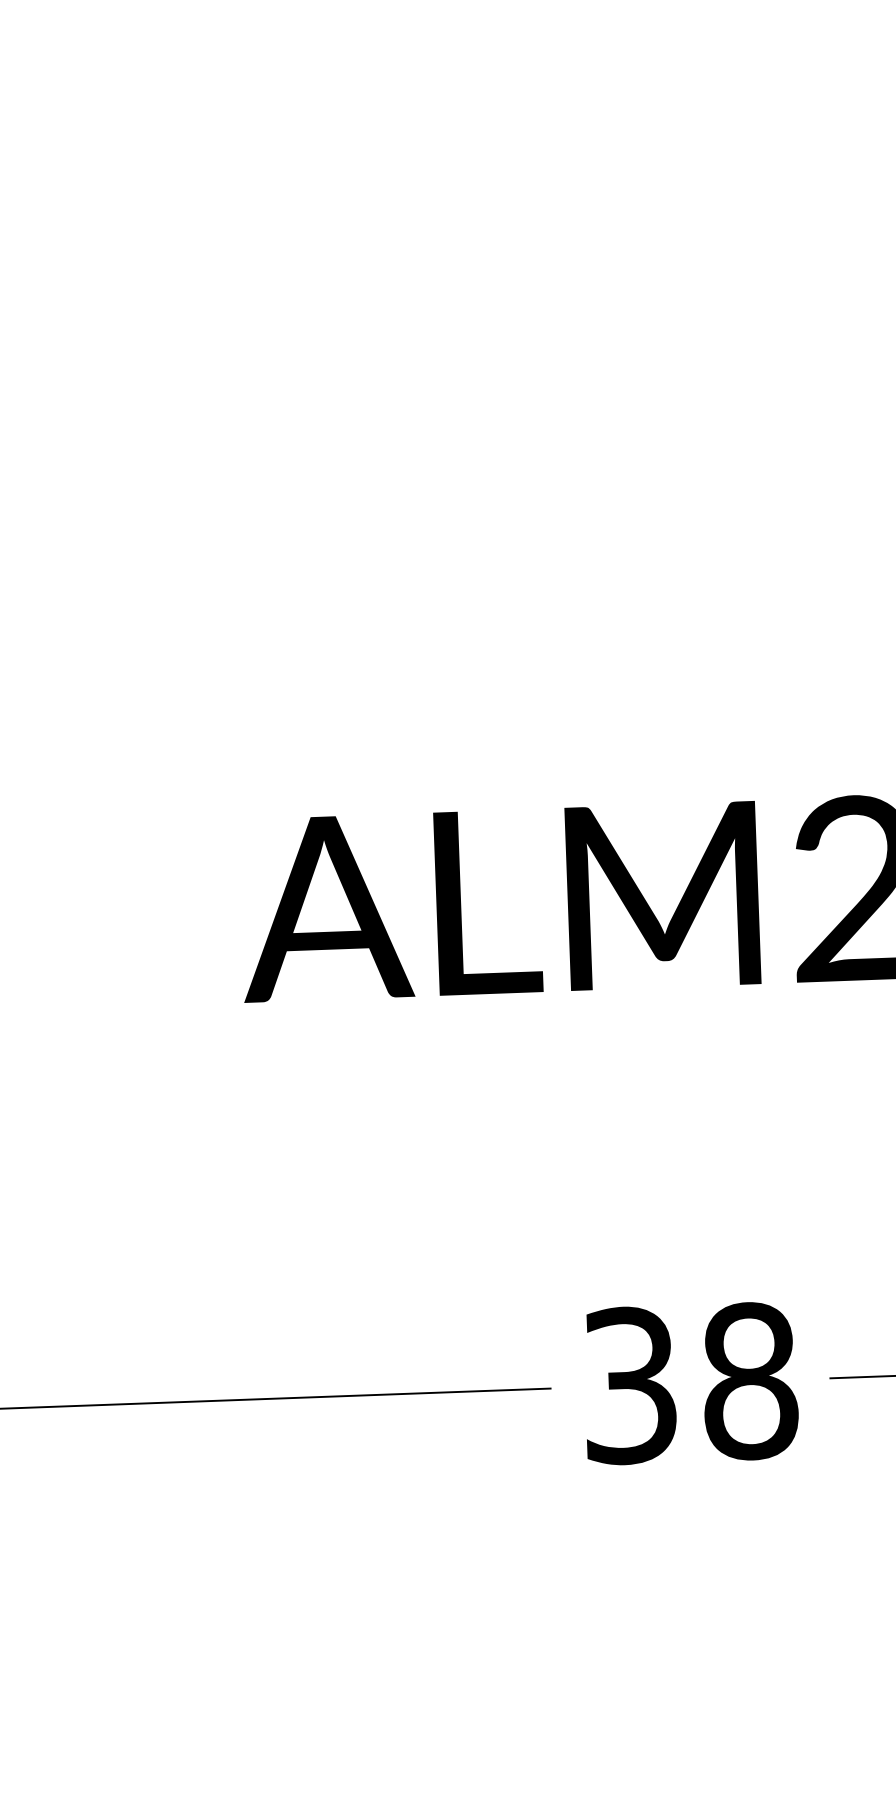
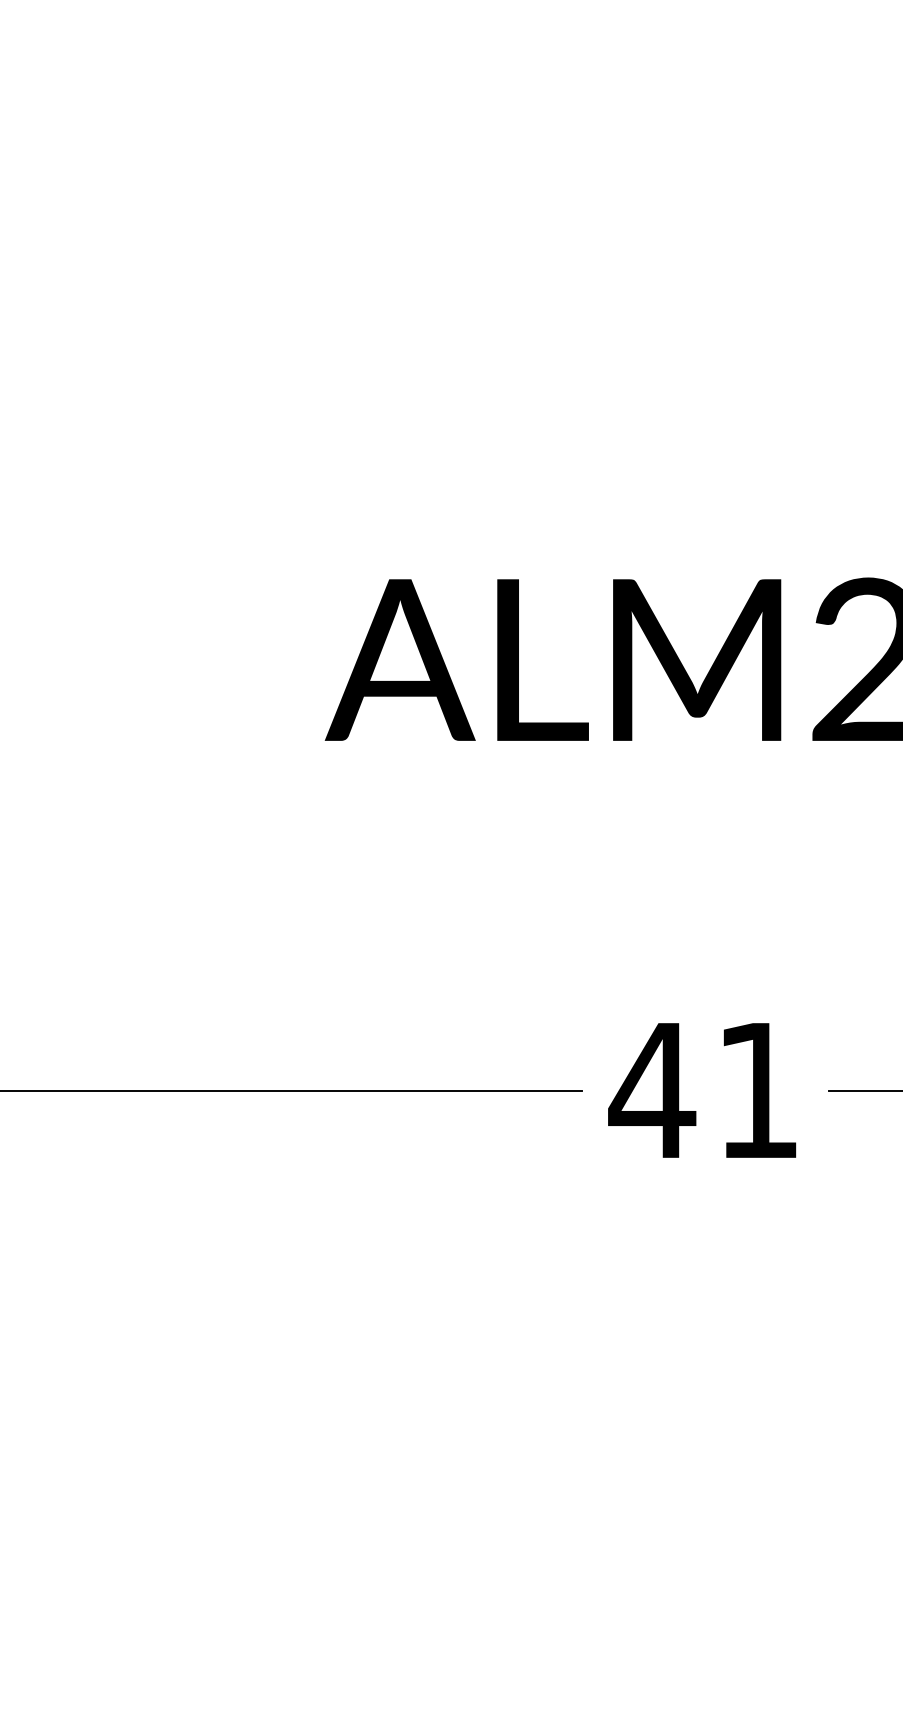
text: (688, 1383) -> (703, 1090), 38 -> 41

